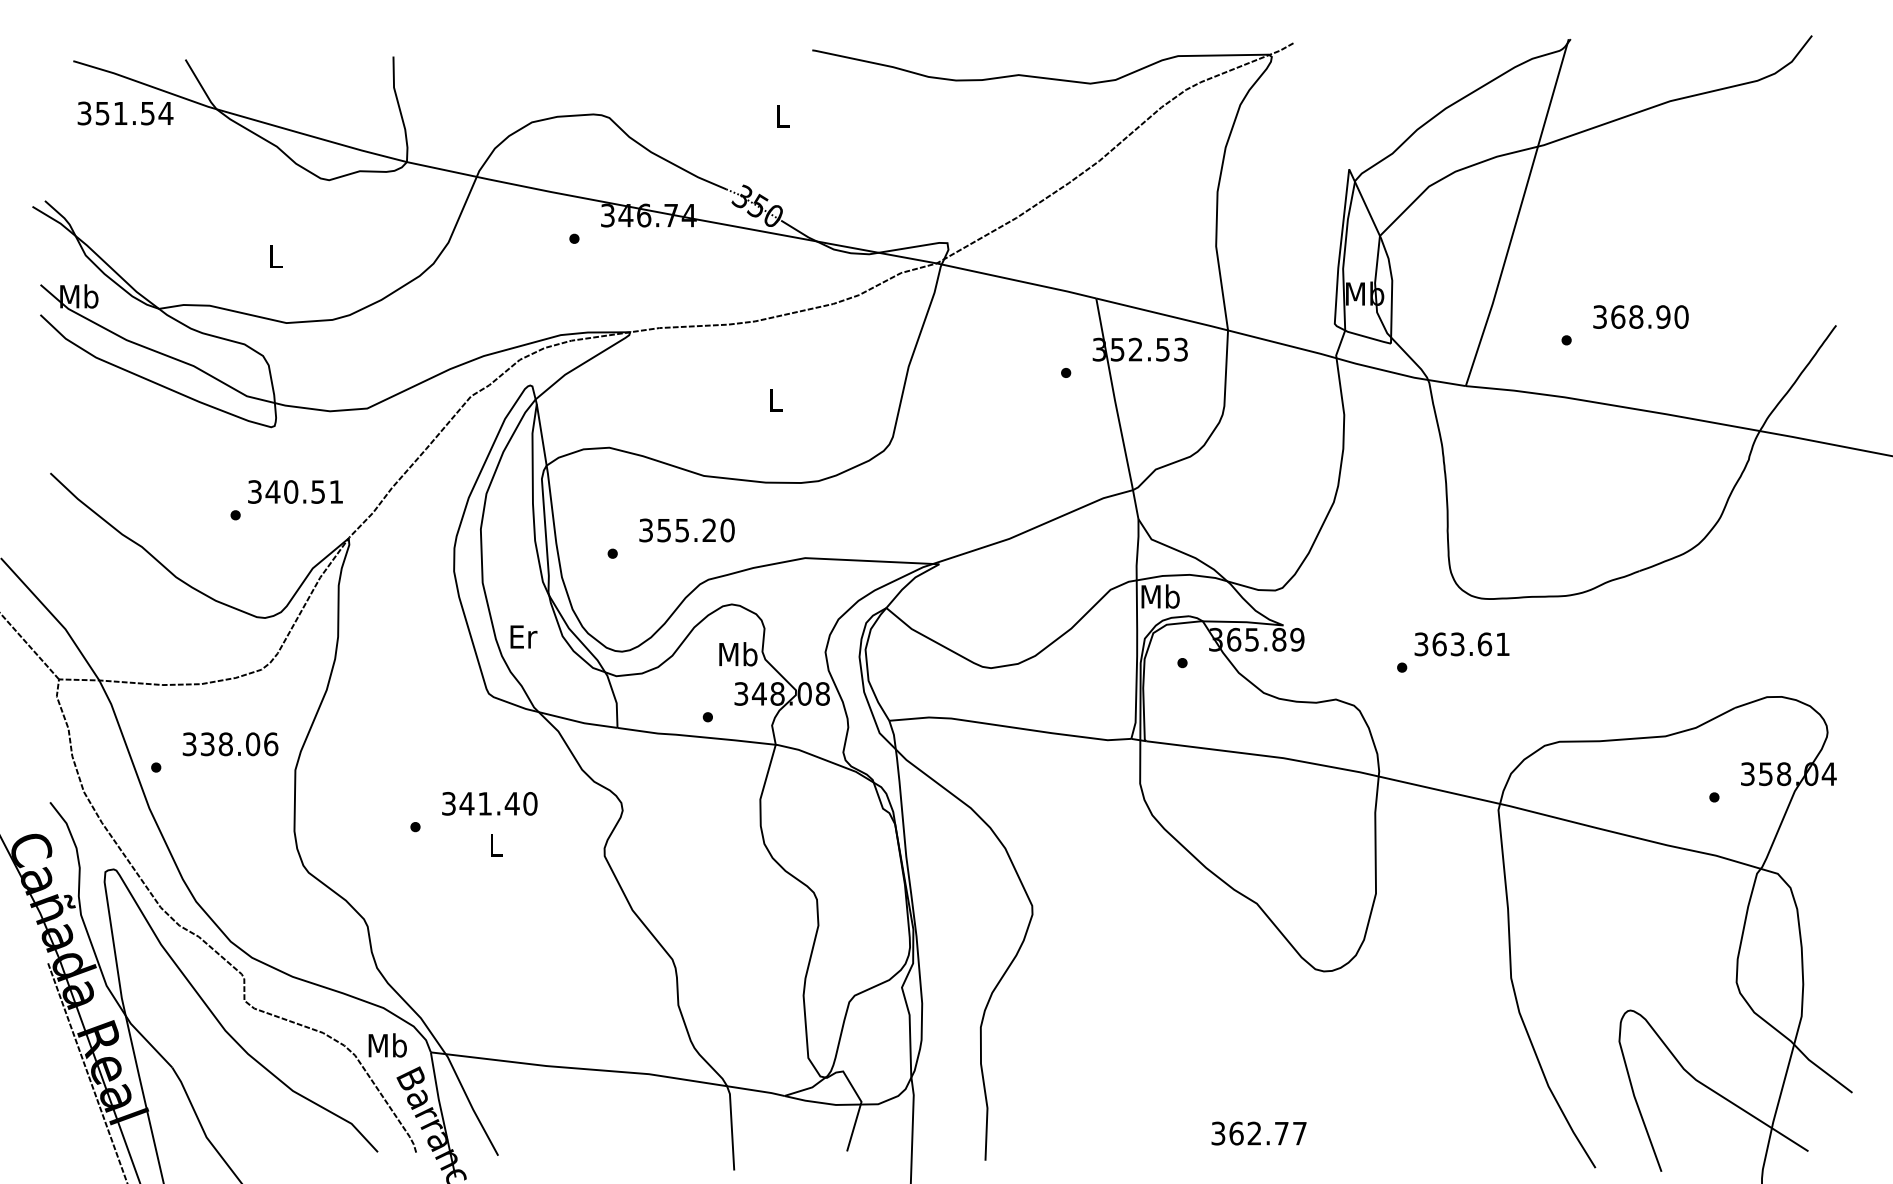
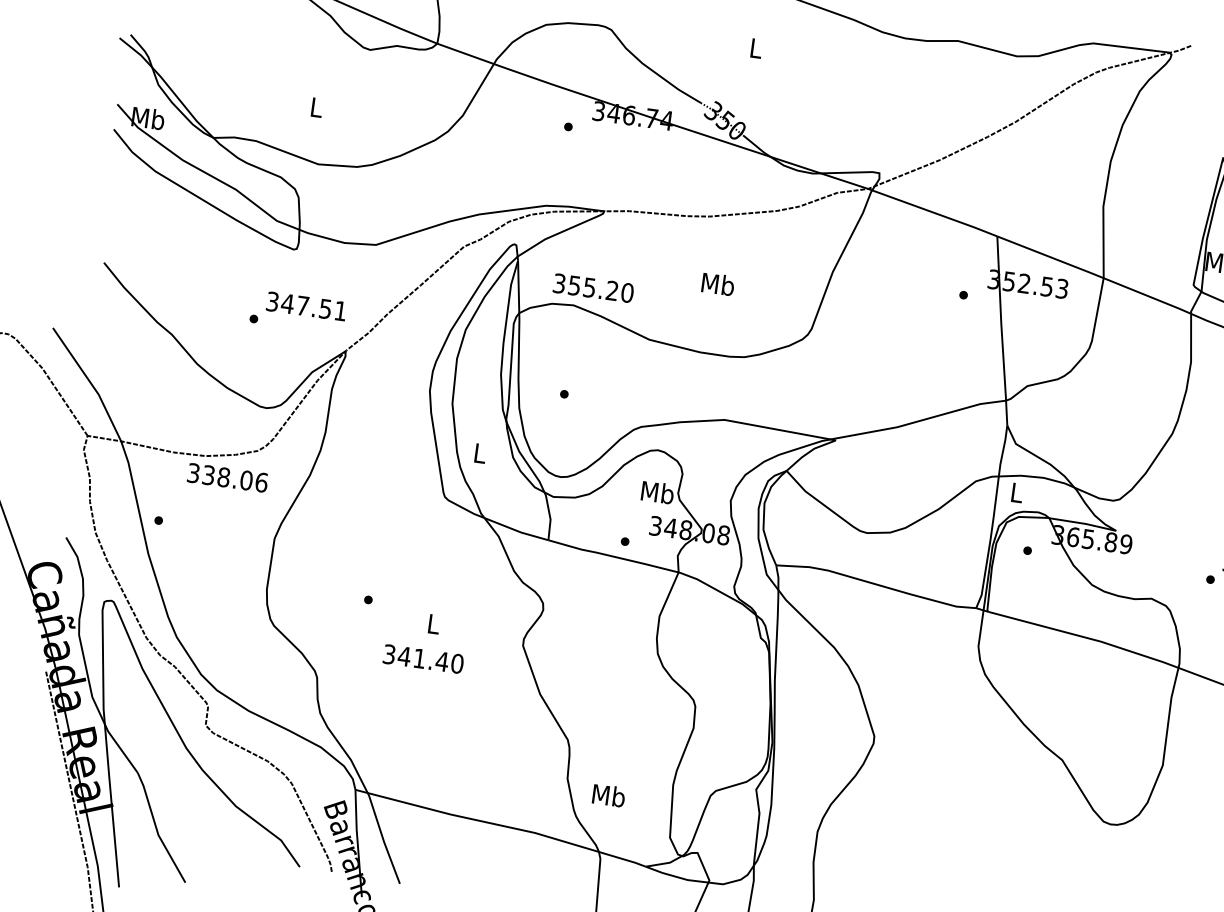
text: (775, 399) -> (717, 284), L -> Mb
text: (291, 491) -> (303, 305), 340.51 -> 347.51
text: (686, 530) -> (593, 288), moved
text: (1160, 596) -> (1016, 492), Mb -> L
text: (523, 636) -> (480, 453), Er -> L
text: (230, 744) -> (227, 478), moved
text: (489, 803) -> (423, 658), moved
text: (387, 1045) -> (608, 795), moved

